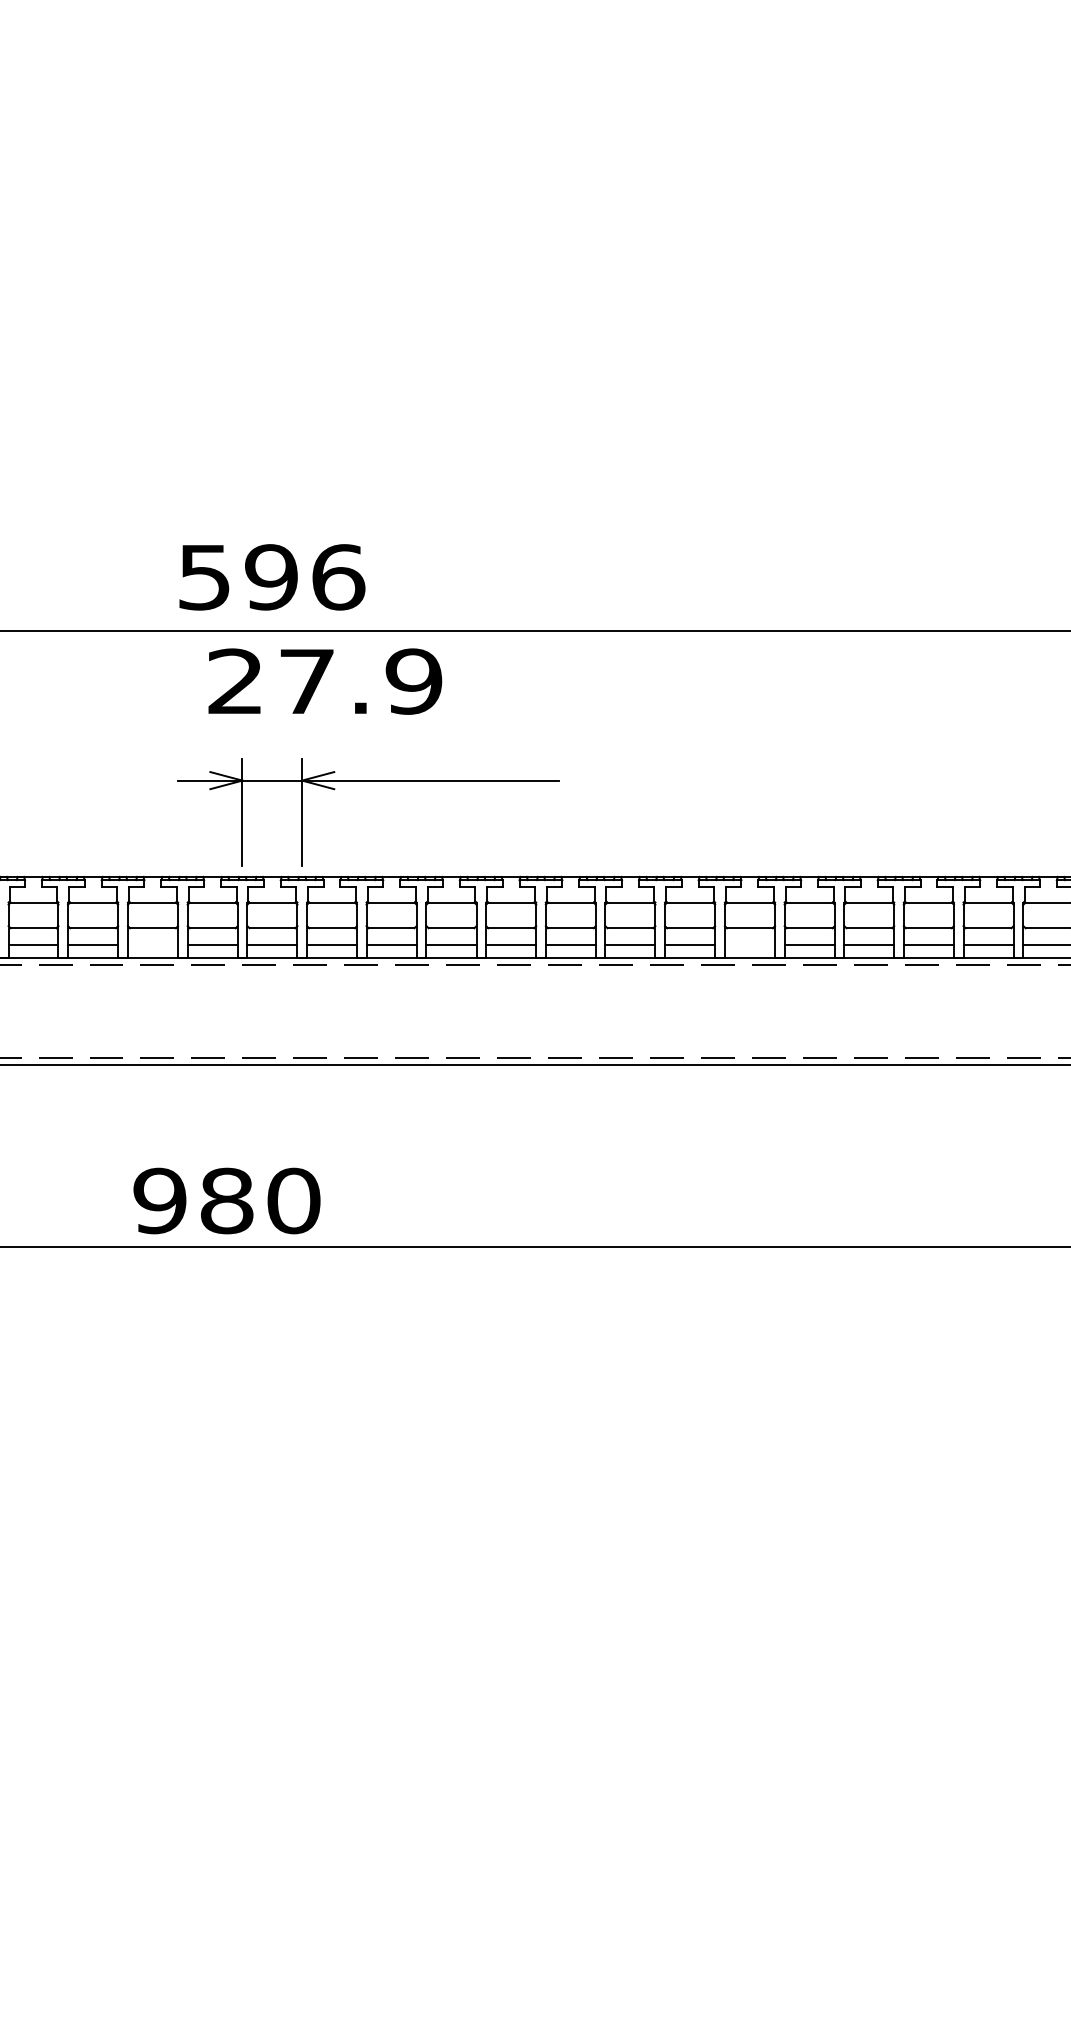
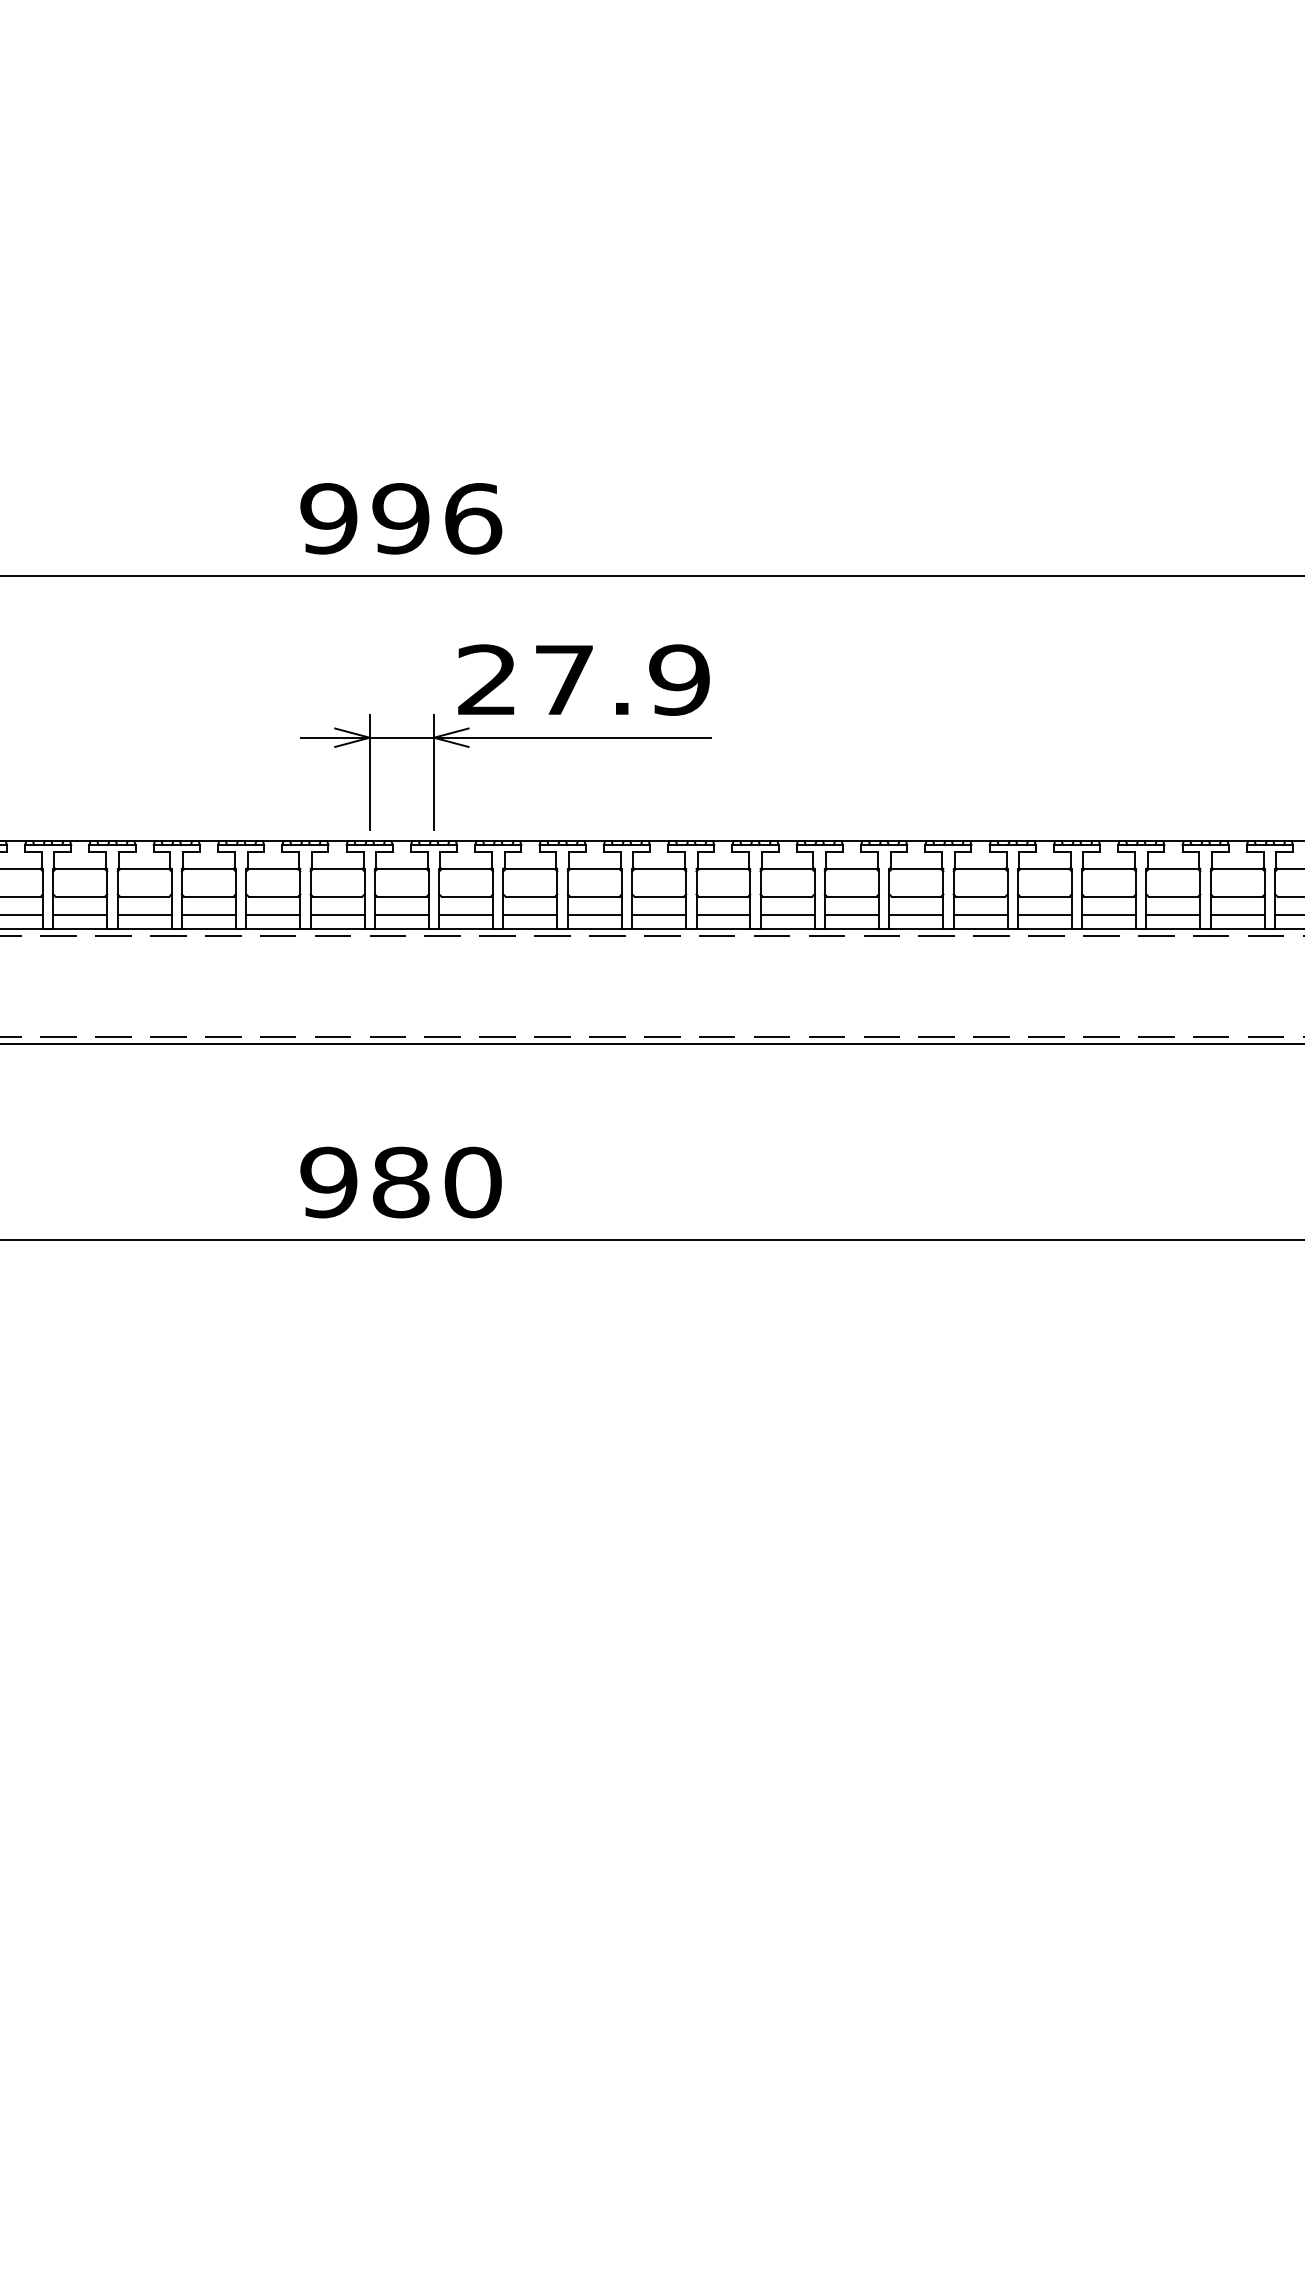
text: (204, 577) -> (328, 518), 596 -> 996
text: (324, 681) -> (583, 679), moved
line: (153, 945) -> (273, 915), added
line: (750, 945) -> (916, 915), added
text: (226, 1200) -> (400, 1182), moved

